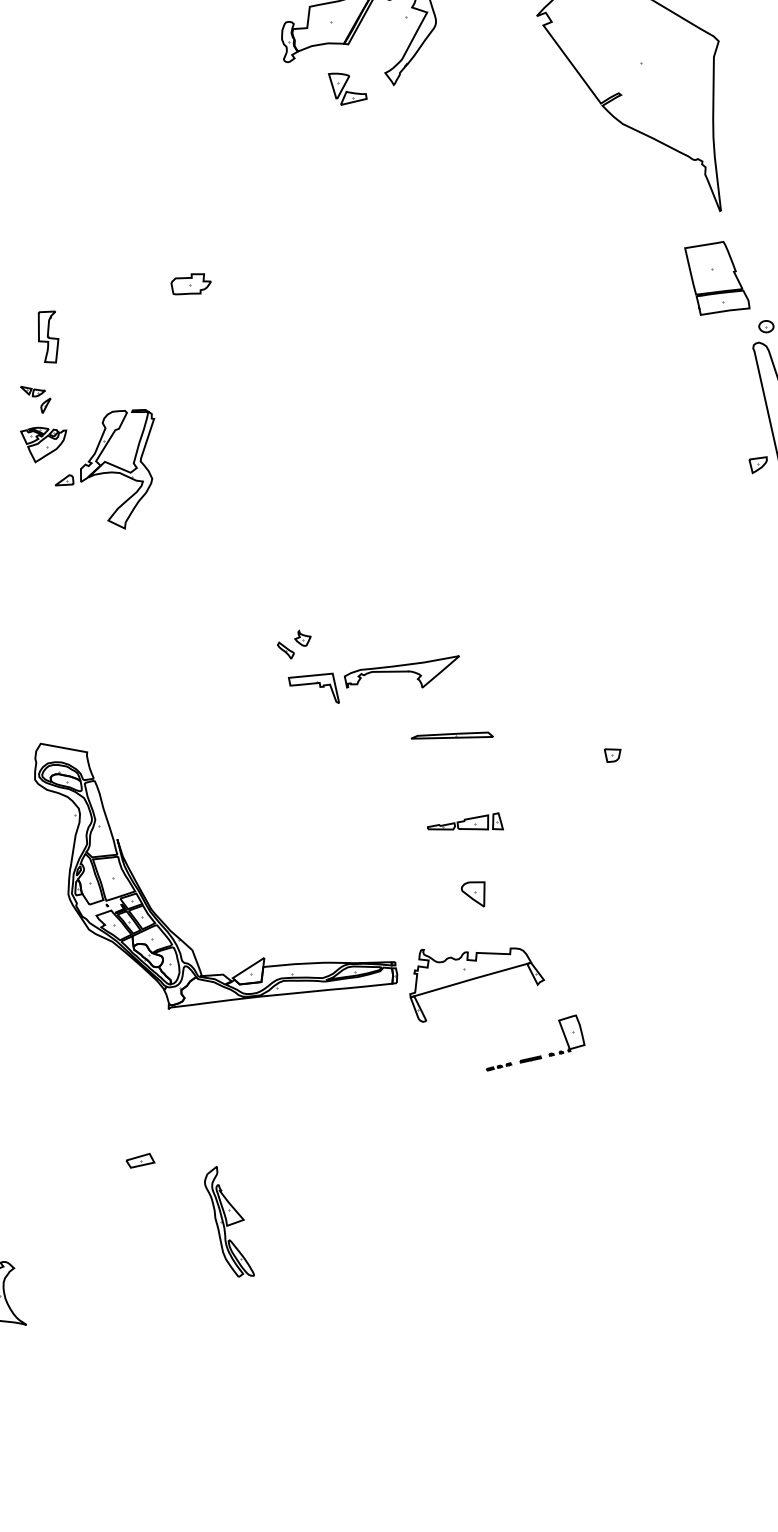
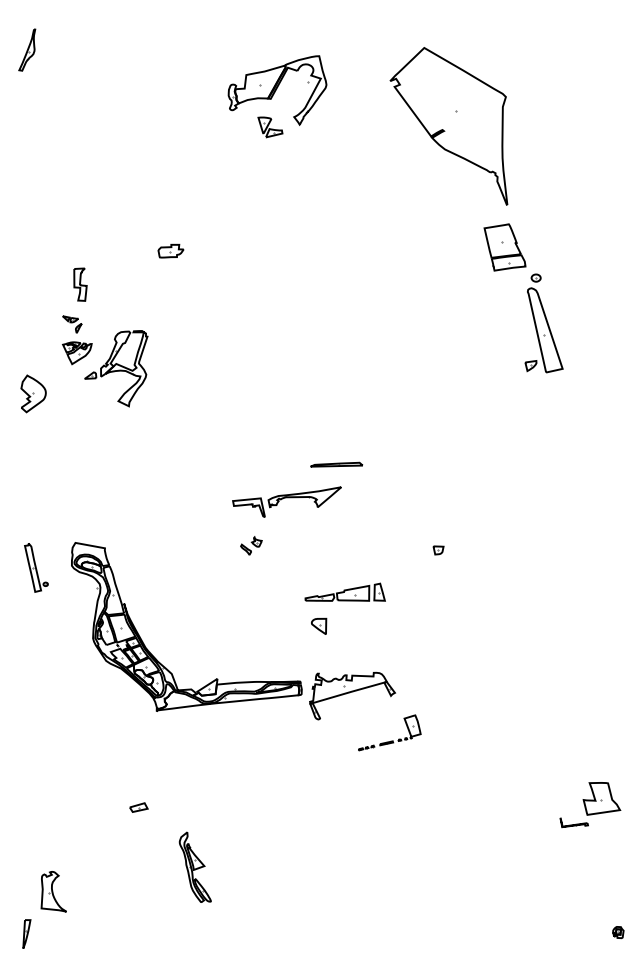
part: (294, 643) -> (251, 545), moved
part: (451, 735) -> (336, 464), moved
part: (464, 820) -> (344, 591), size x1.67
part: (473, 892) -> (319, 625), moved
part: (228, 1220) -> (194, 866), moved

